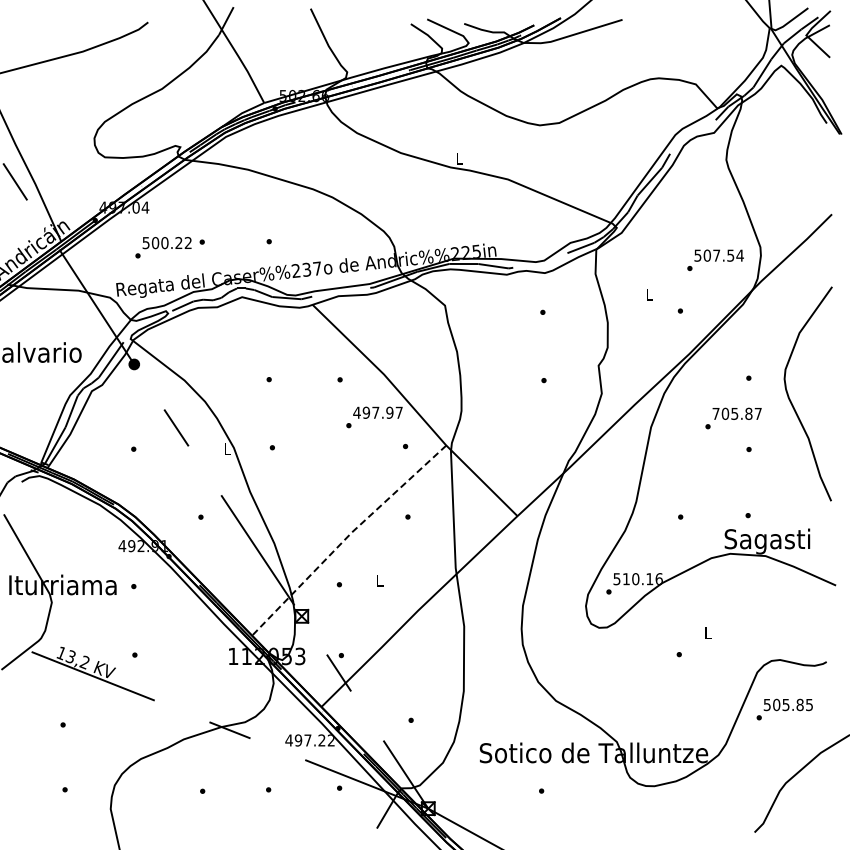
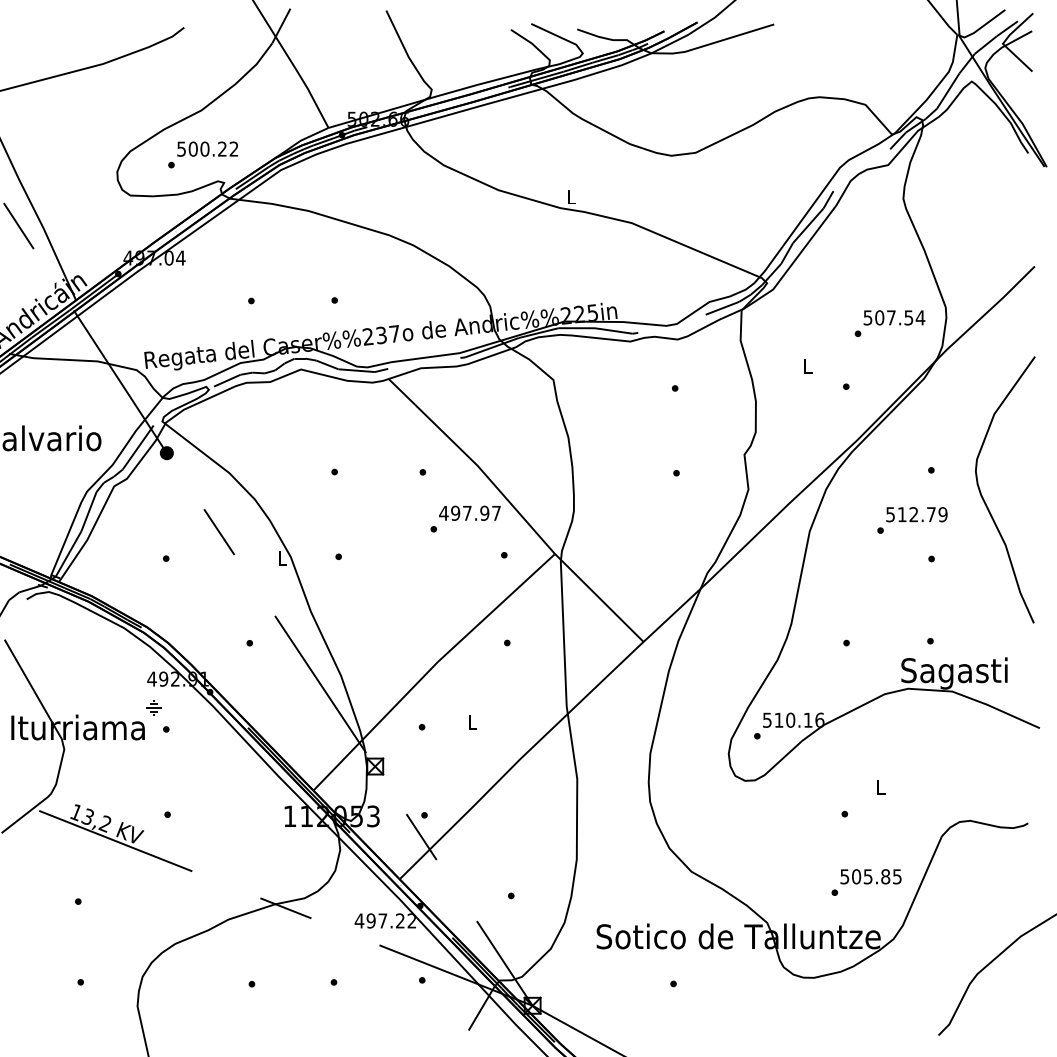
text: (163, 247) -> (203, 154), moved
text: (736, 413) -> (916, 514), 705.87 -> 512.79
line: (347, 537) -> (432, 668), dashed -> solid
part: (123, 569) -> (153, 708), added
text: (784, 709) -> (866, 882), moved

